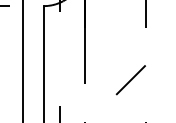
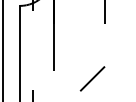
line: (130, 80) -> (92, 79), moved

